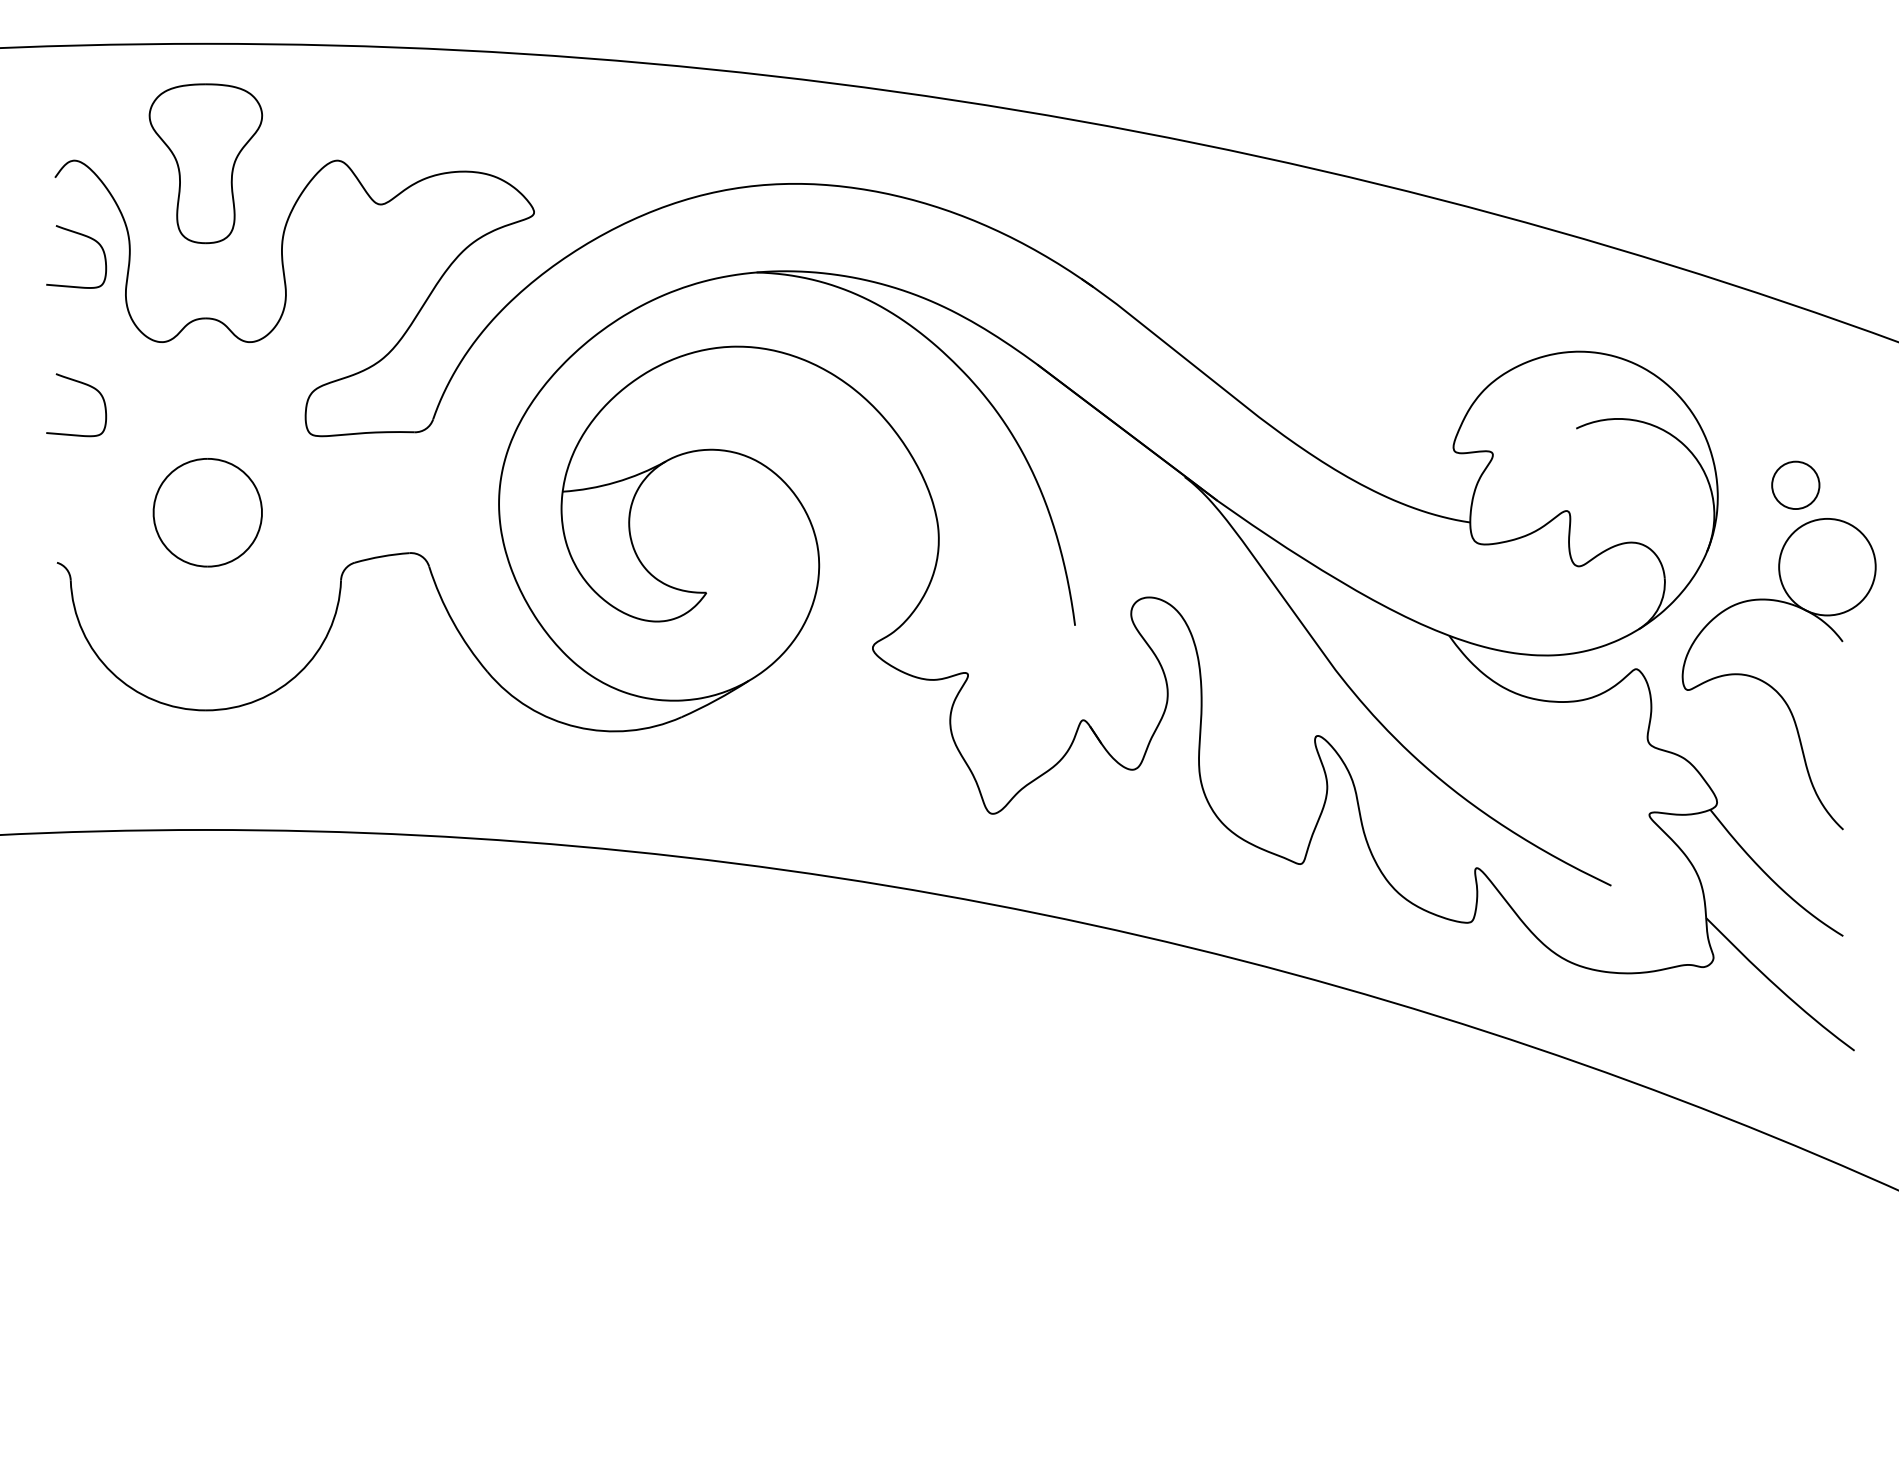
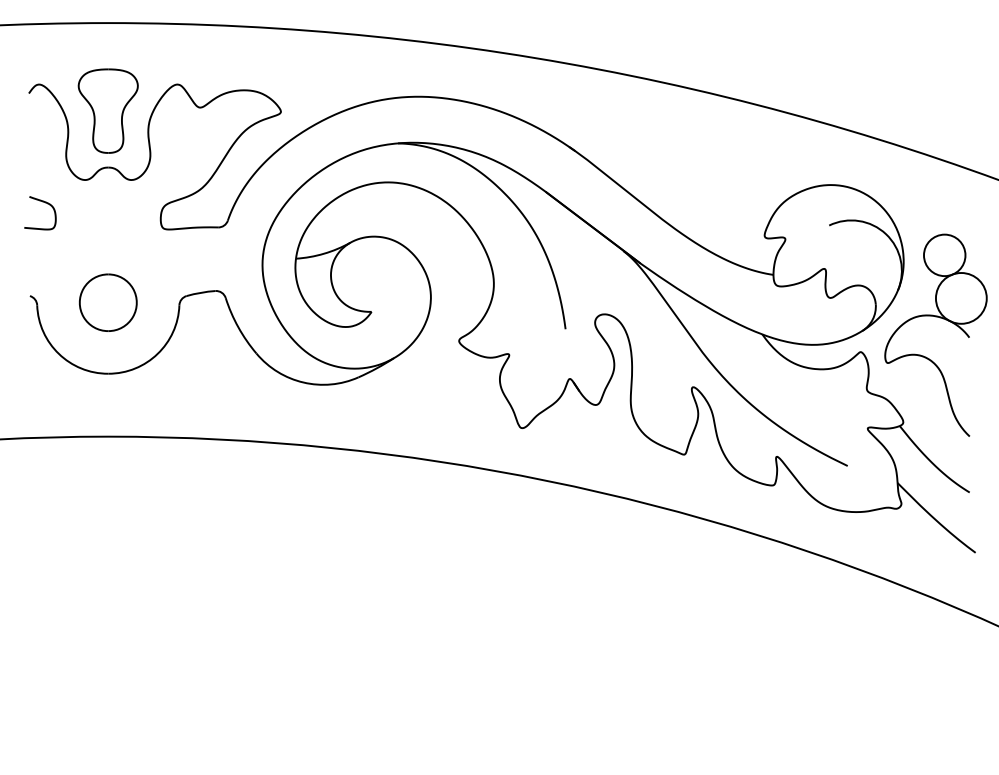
part: (204, 162) -> (107, 110), moved
curve: (80, 236) -> (42, 124), removed
circle: (1795, 485) -> (944, 255), size x1.67
part: (208, 512) -> (108, 302), moved

